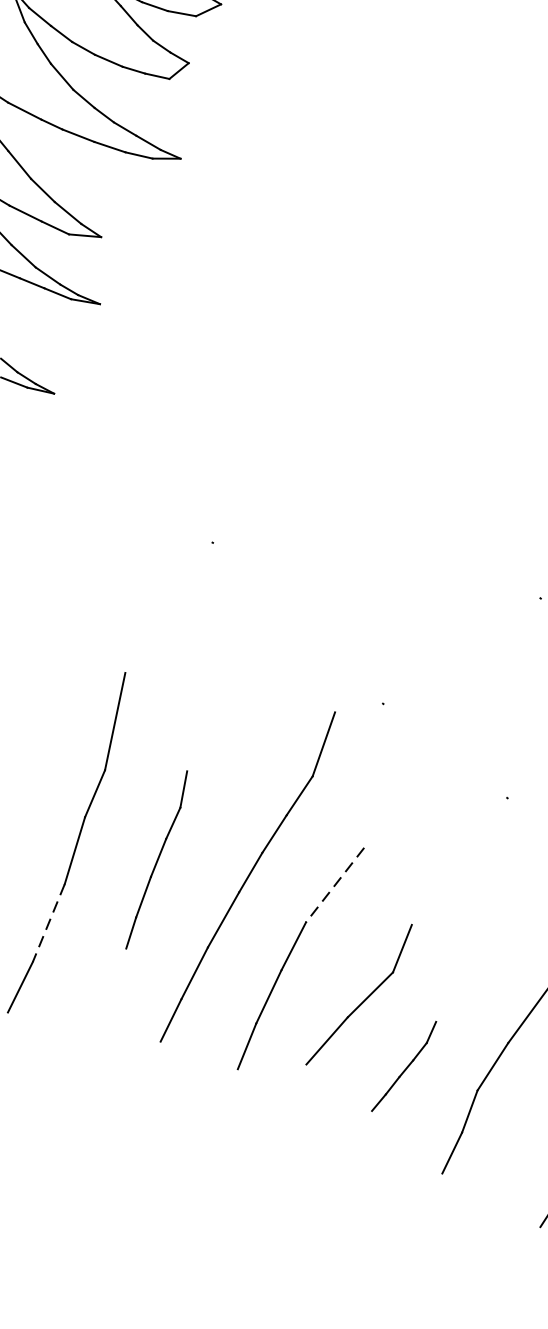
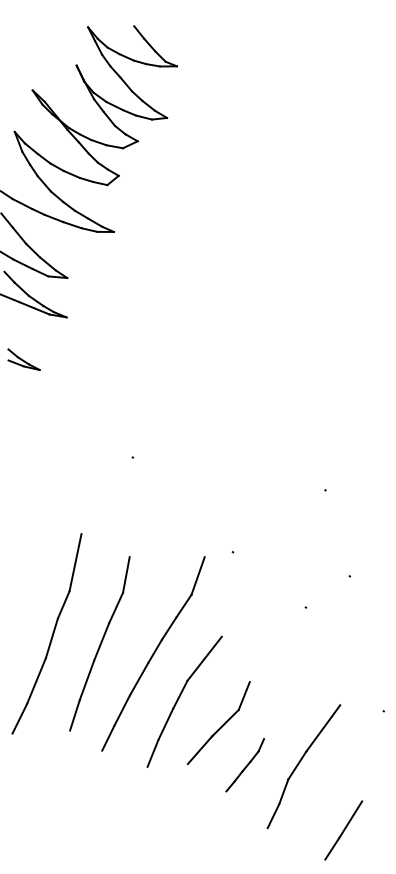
part: (155, 859) -> (99, 643), size x1.67
line: (334, 884) -> (204, 658), dashed -> solid
line: (48, 922) -> (36, 680), dashed -> solid

